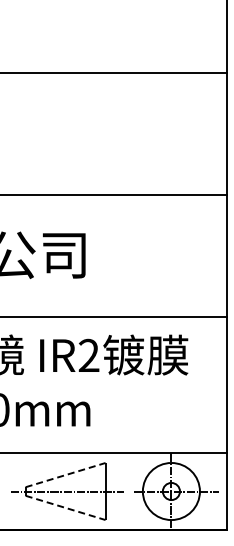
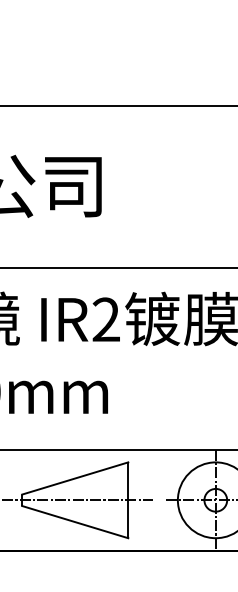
line: (65, 475) -> (75, 479), dashed -> solid
line: (65, 507) -> (75, 521), dashed -> solid

